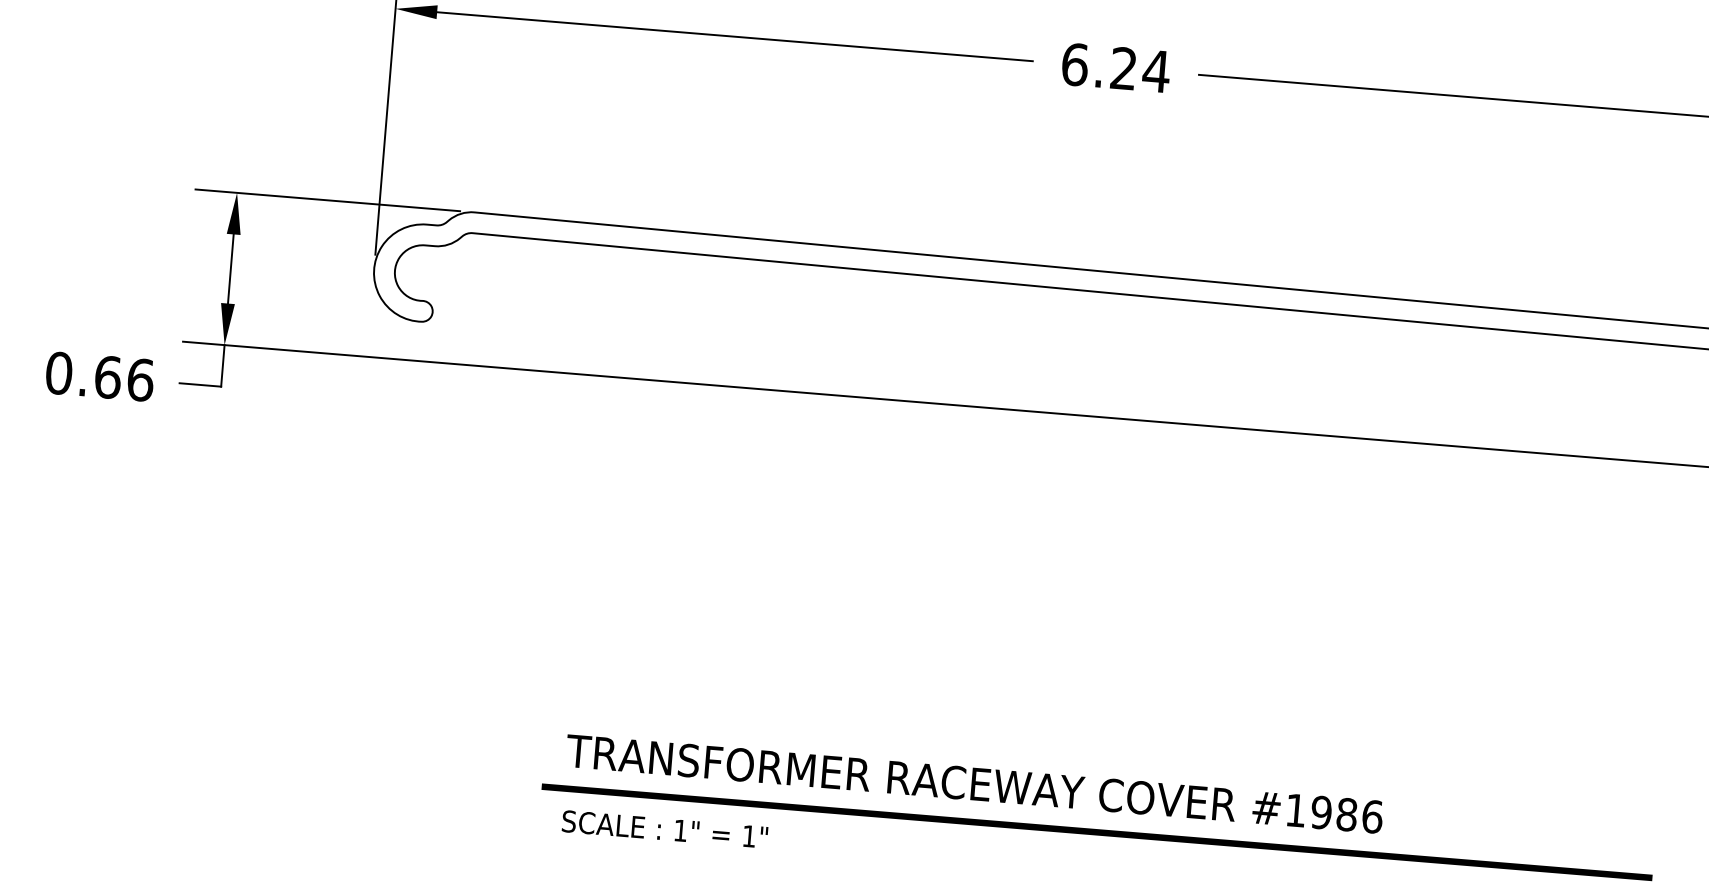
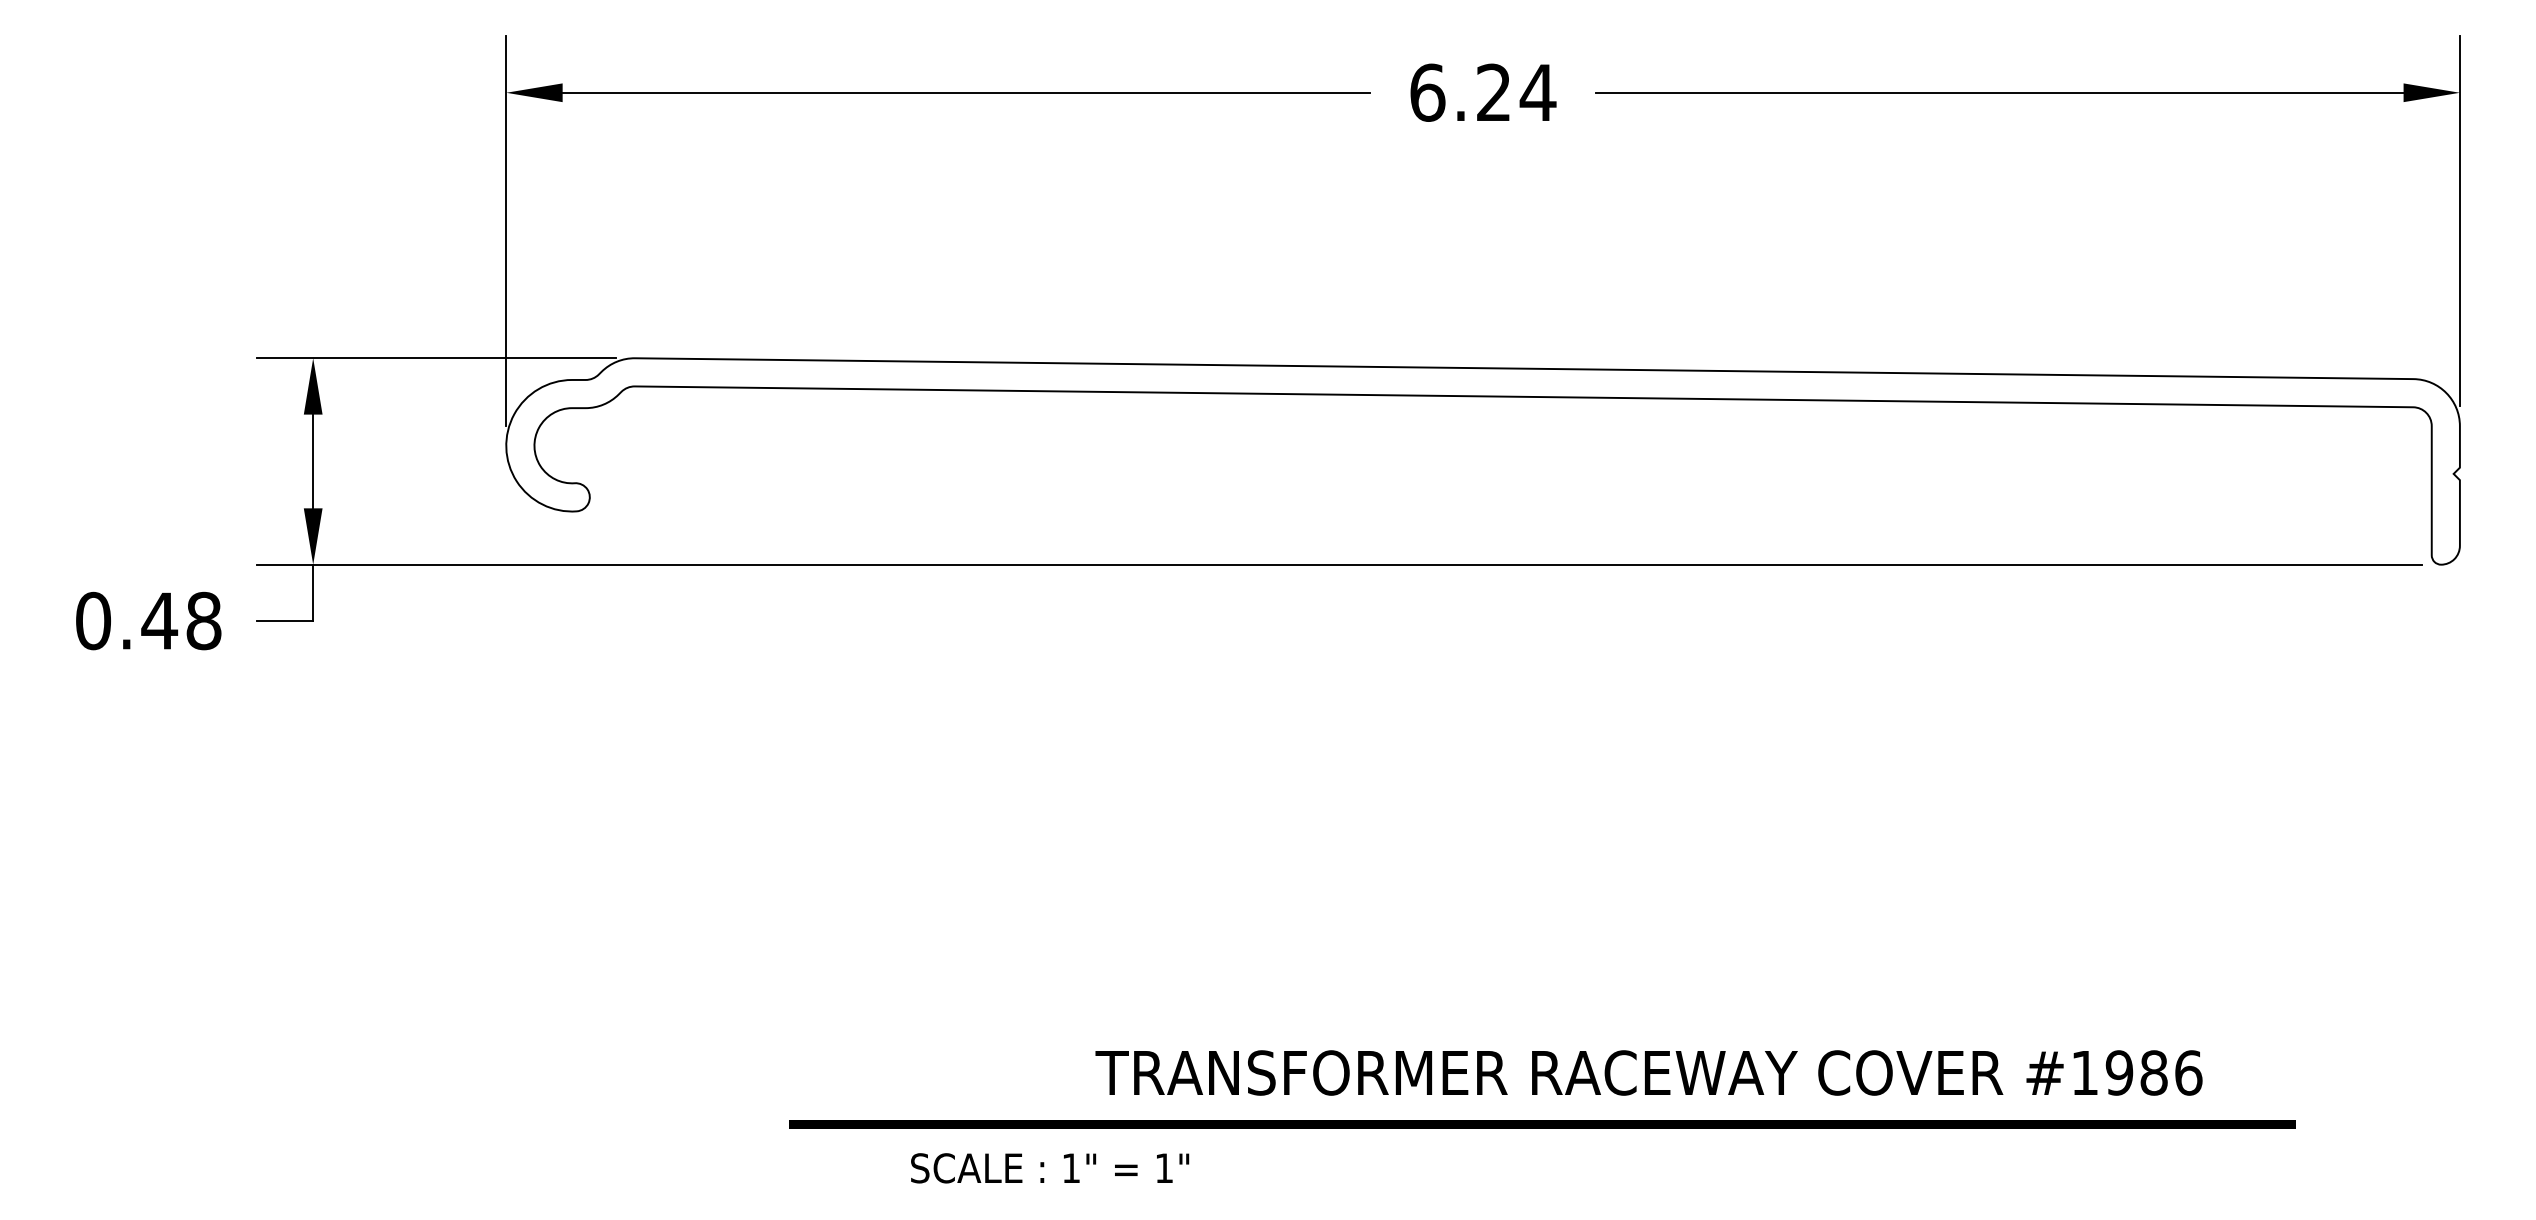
text: (124, 378) -> (181, 620), 0.66 -> 0.48
text: (974, 783) -> (1648, 1072), moved
text: (665, 829) -> (1050, 1168), moved

